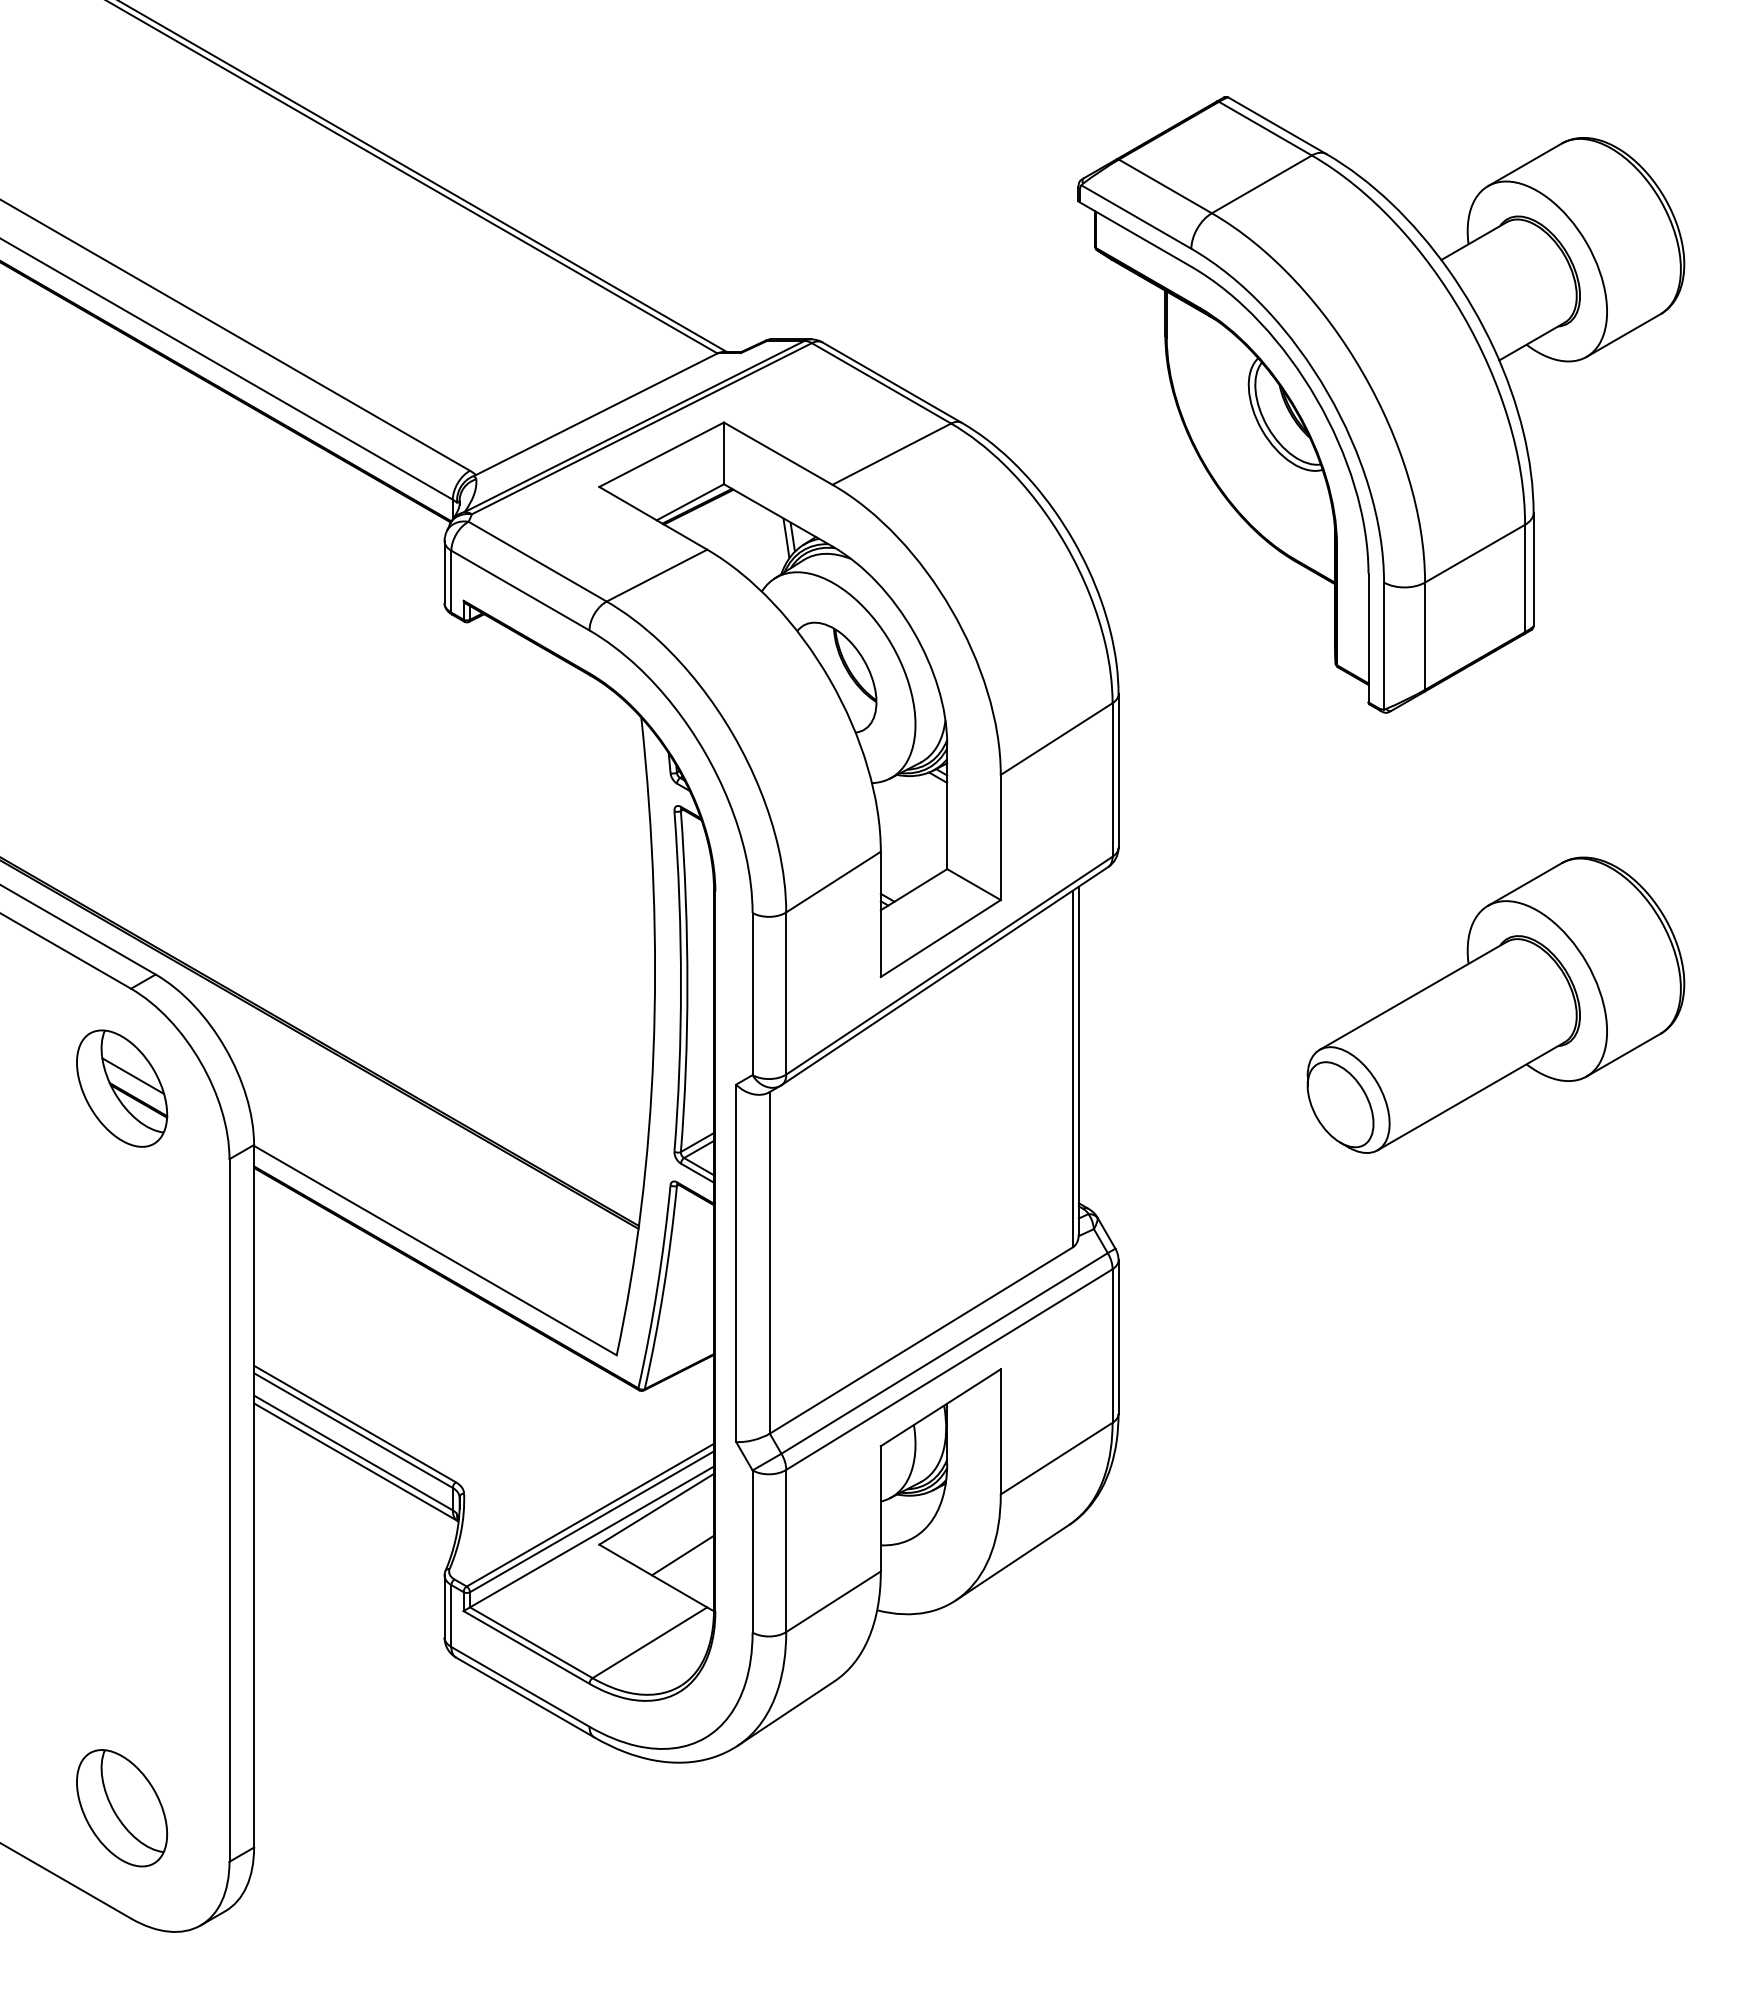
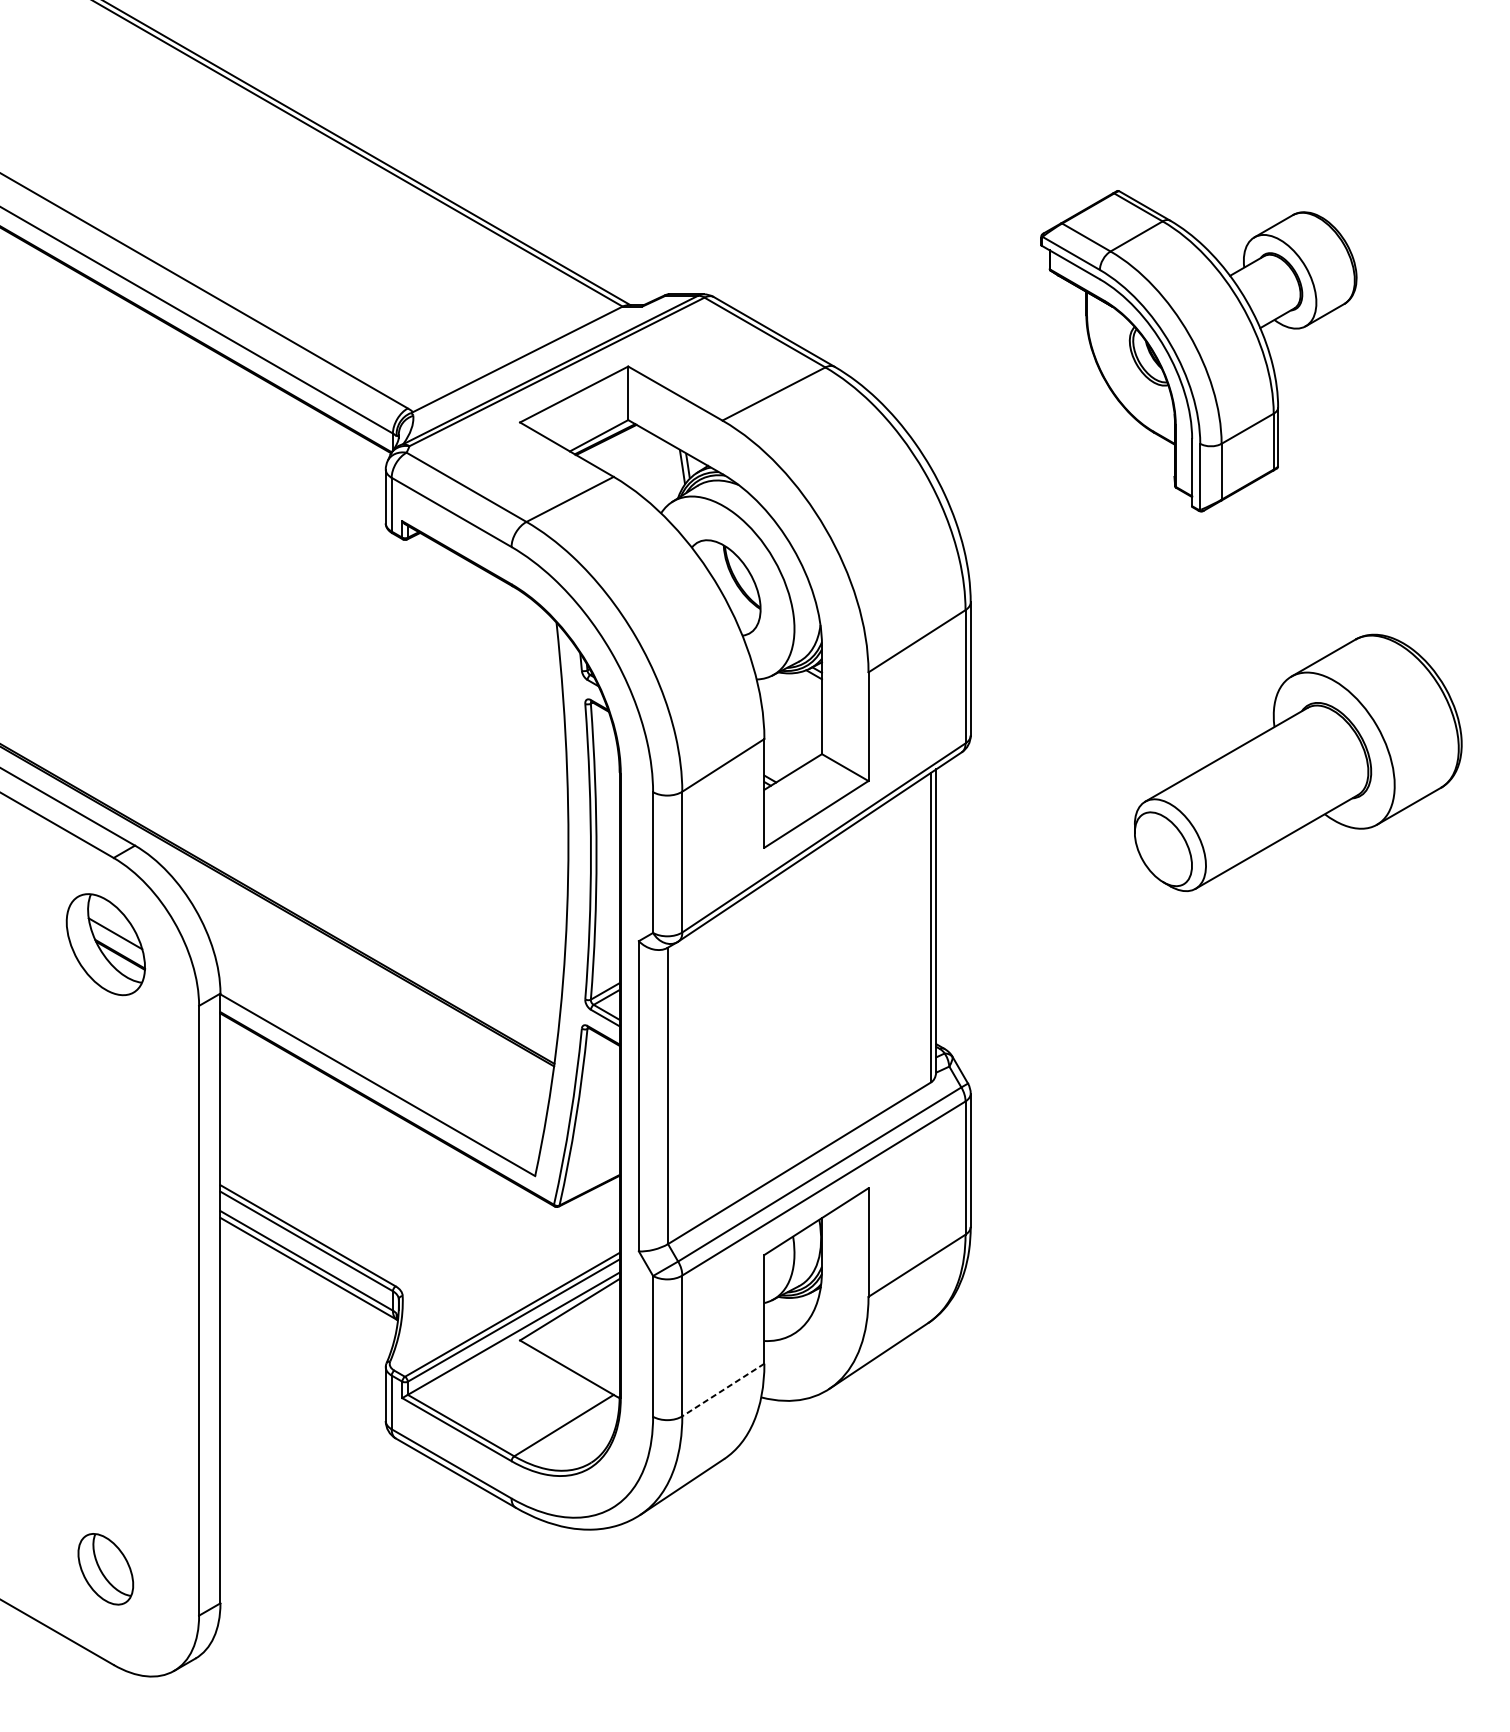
part: (1381, 404) -> (1198, 350), size x0.6
part: (1495, 1004) -> (1297, 762), moved
line: (682, 1555) -> (592, 1349), removed
line: (833, 1602) -> (723, 1390), solid -> dashed
part: (121, 1808) -> (105, 1569), size x0.7

